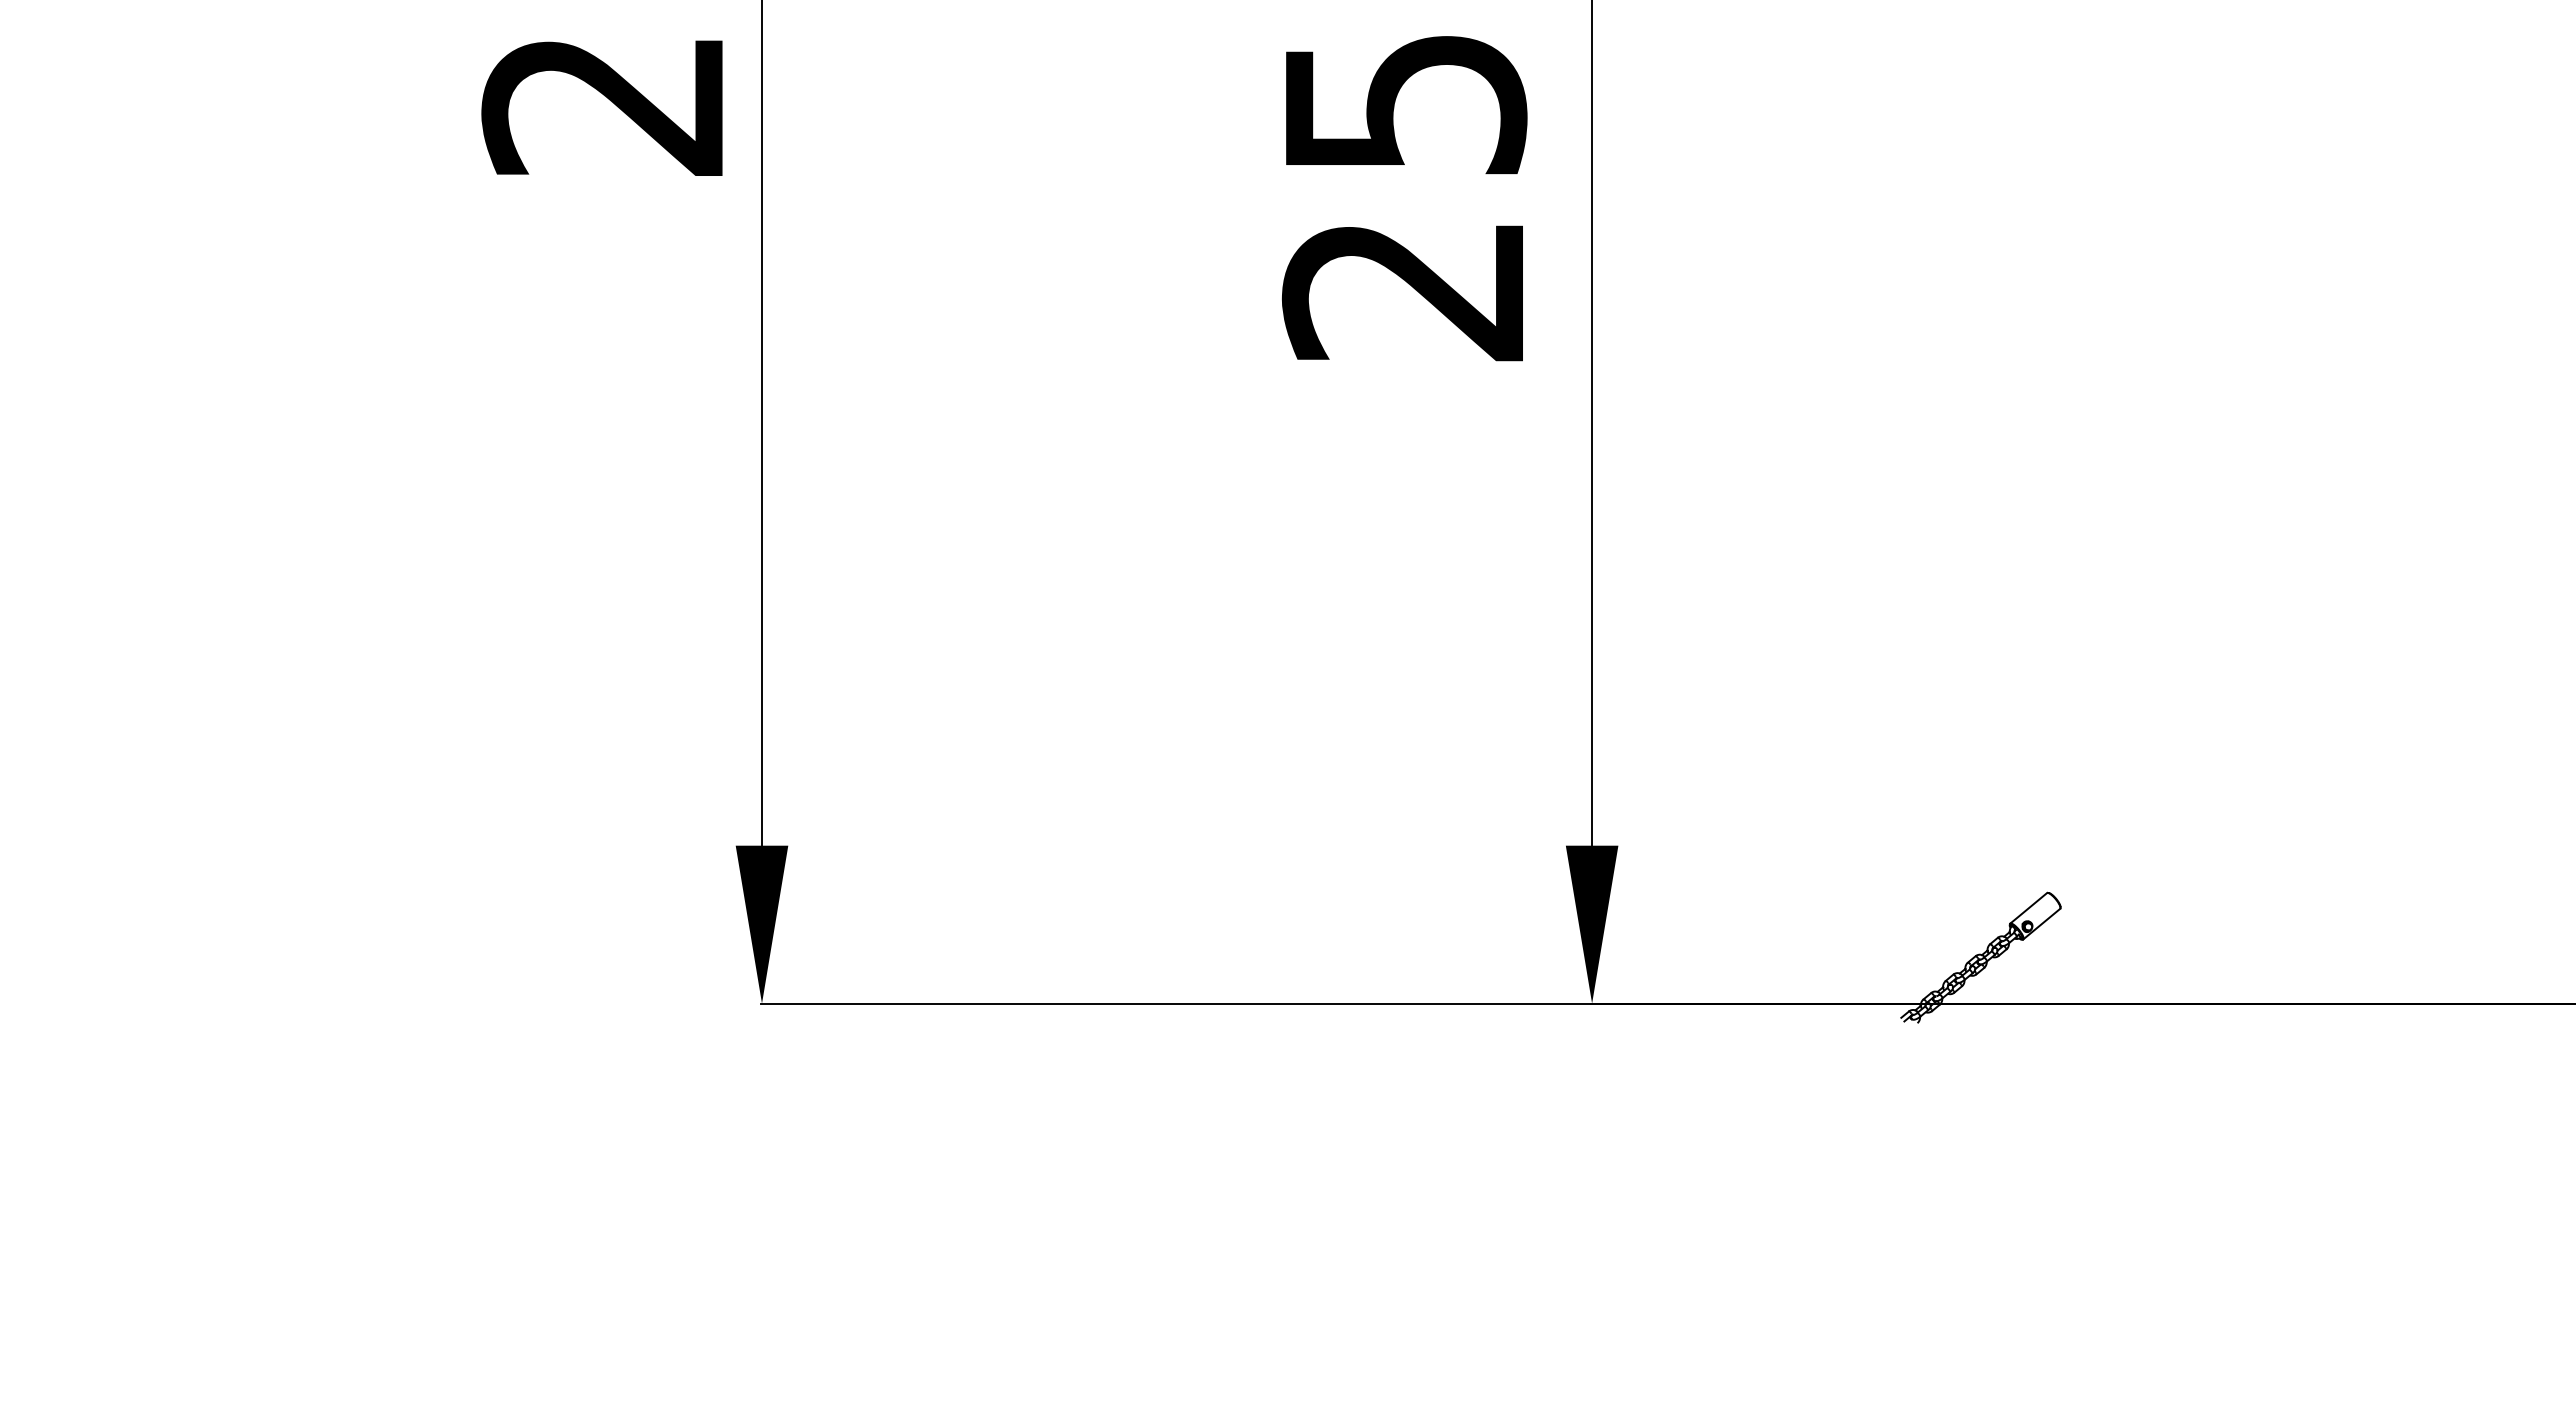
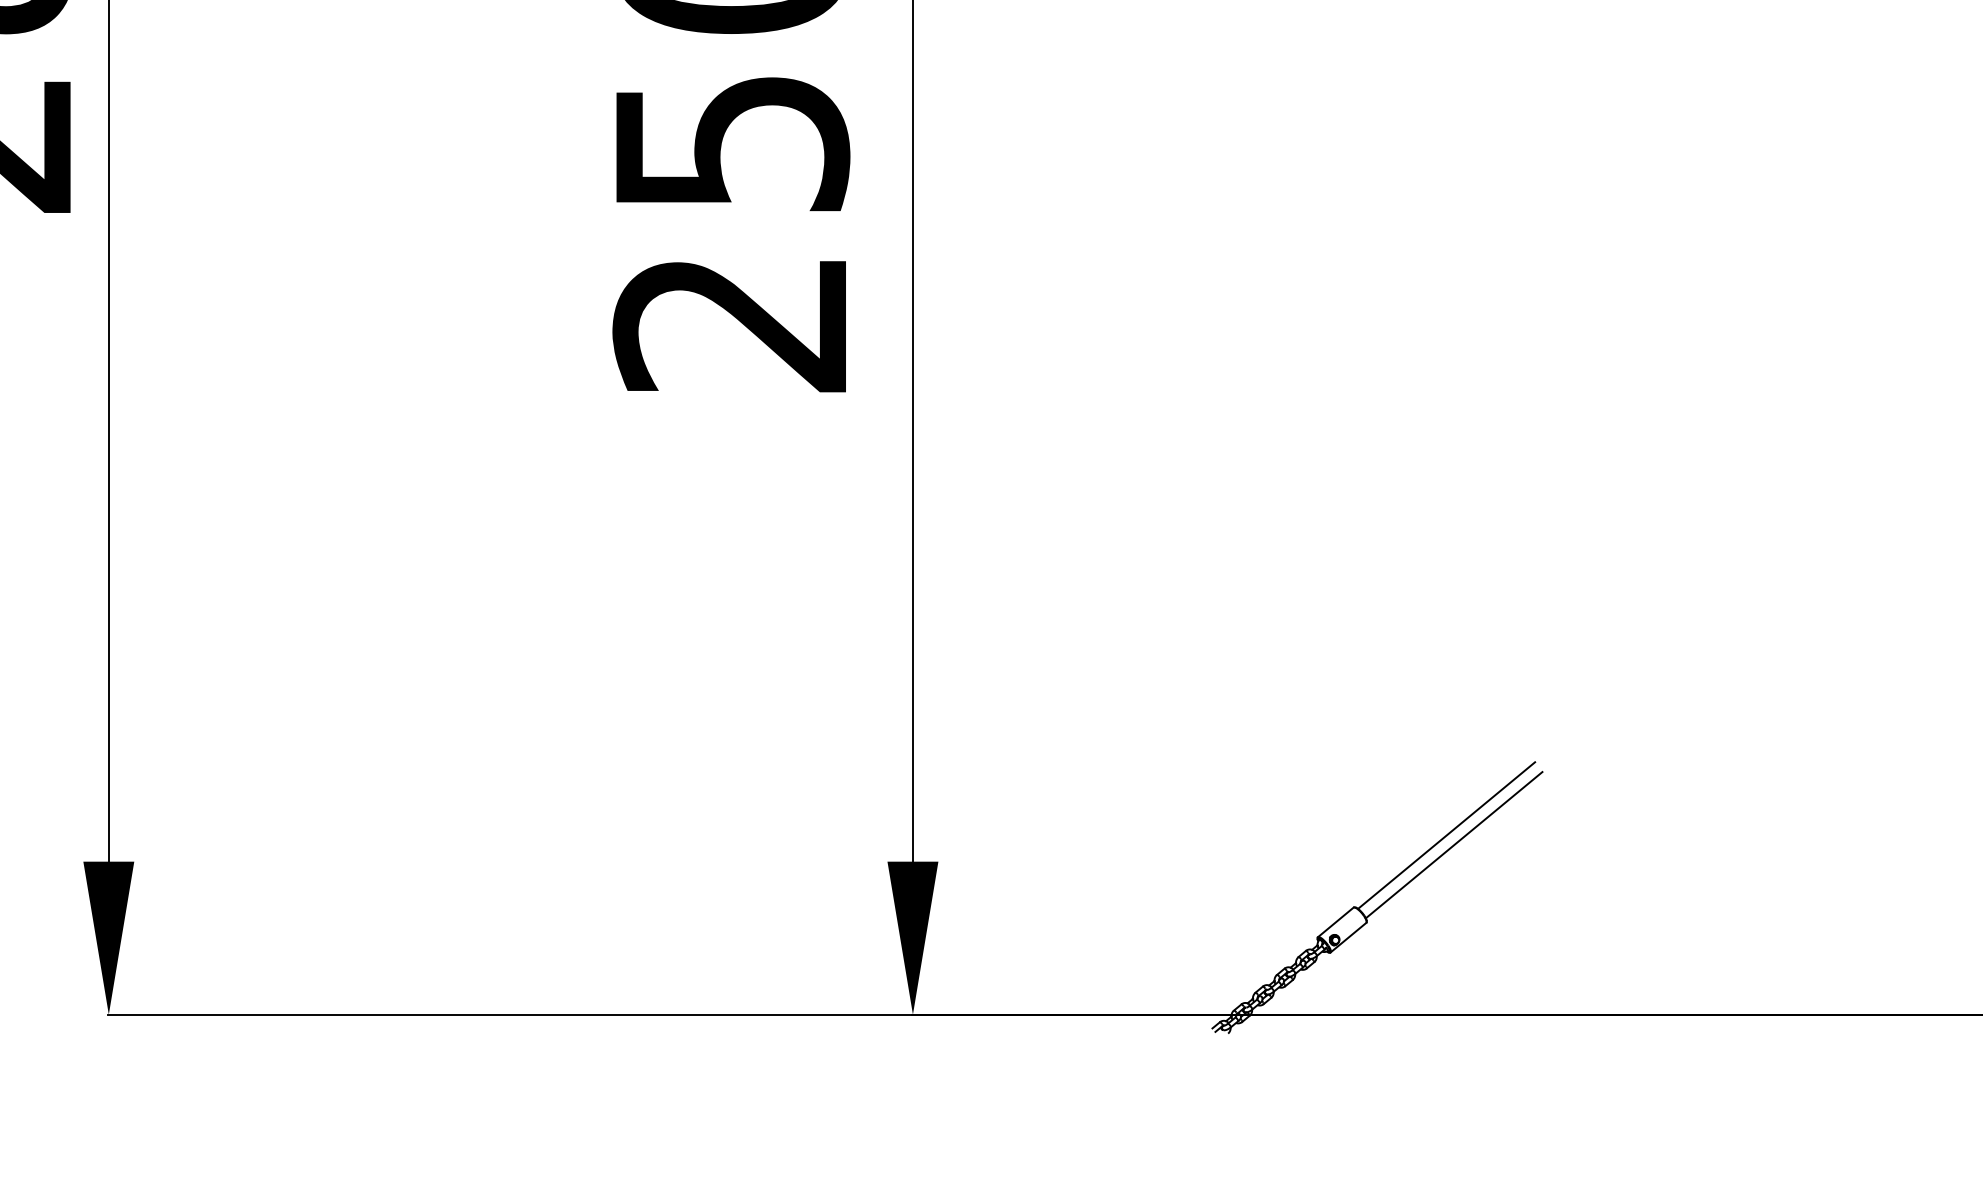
line: (2142, 818) -> (1446, 835), added
line: (2150, 828) -> (1453, 845), added

